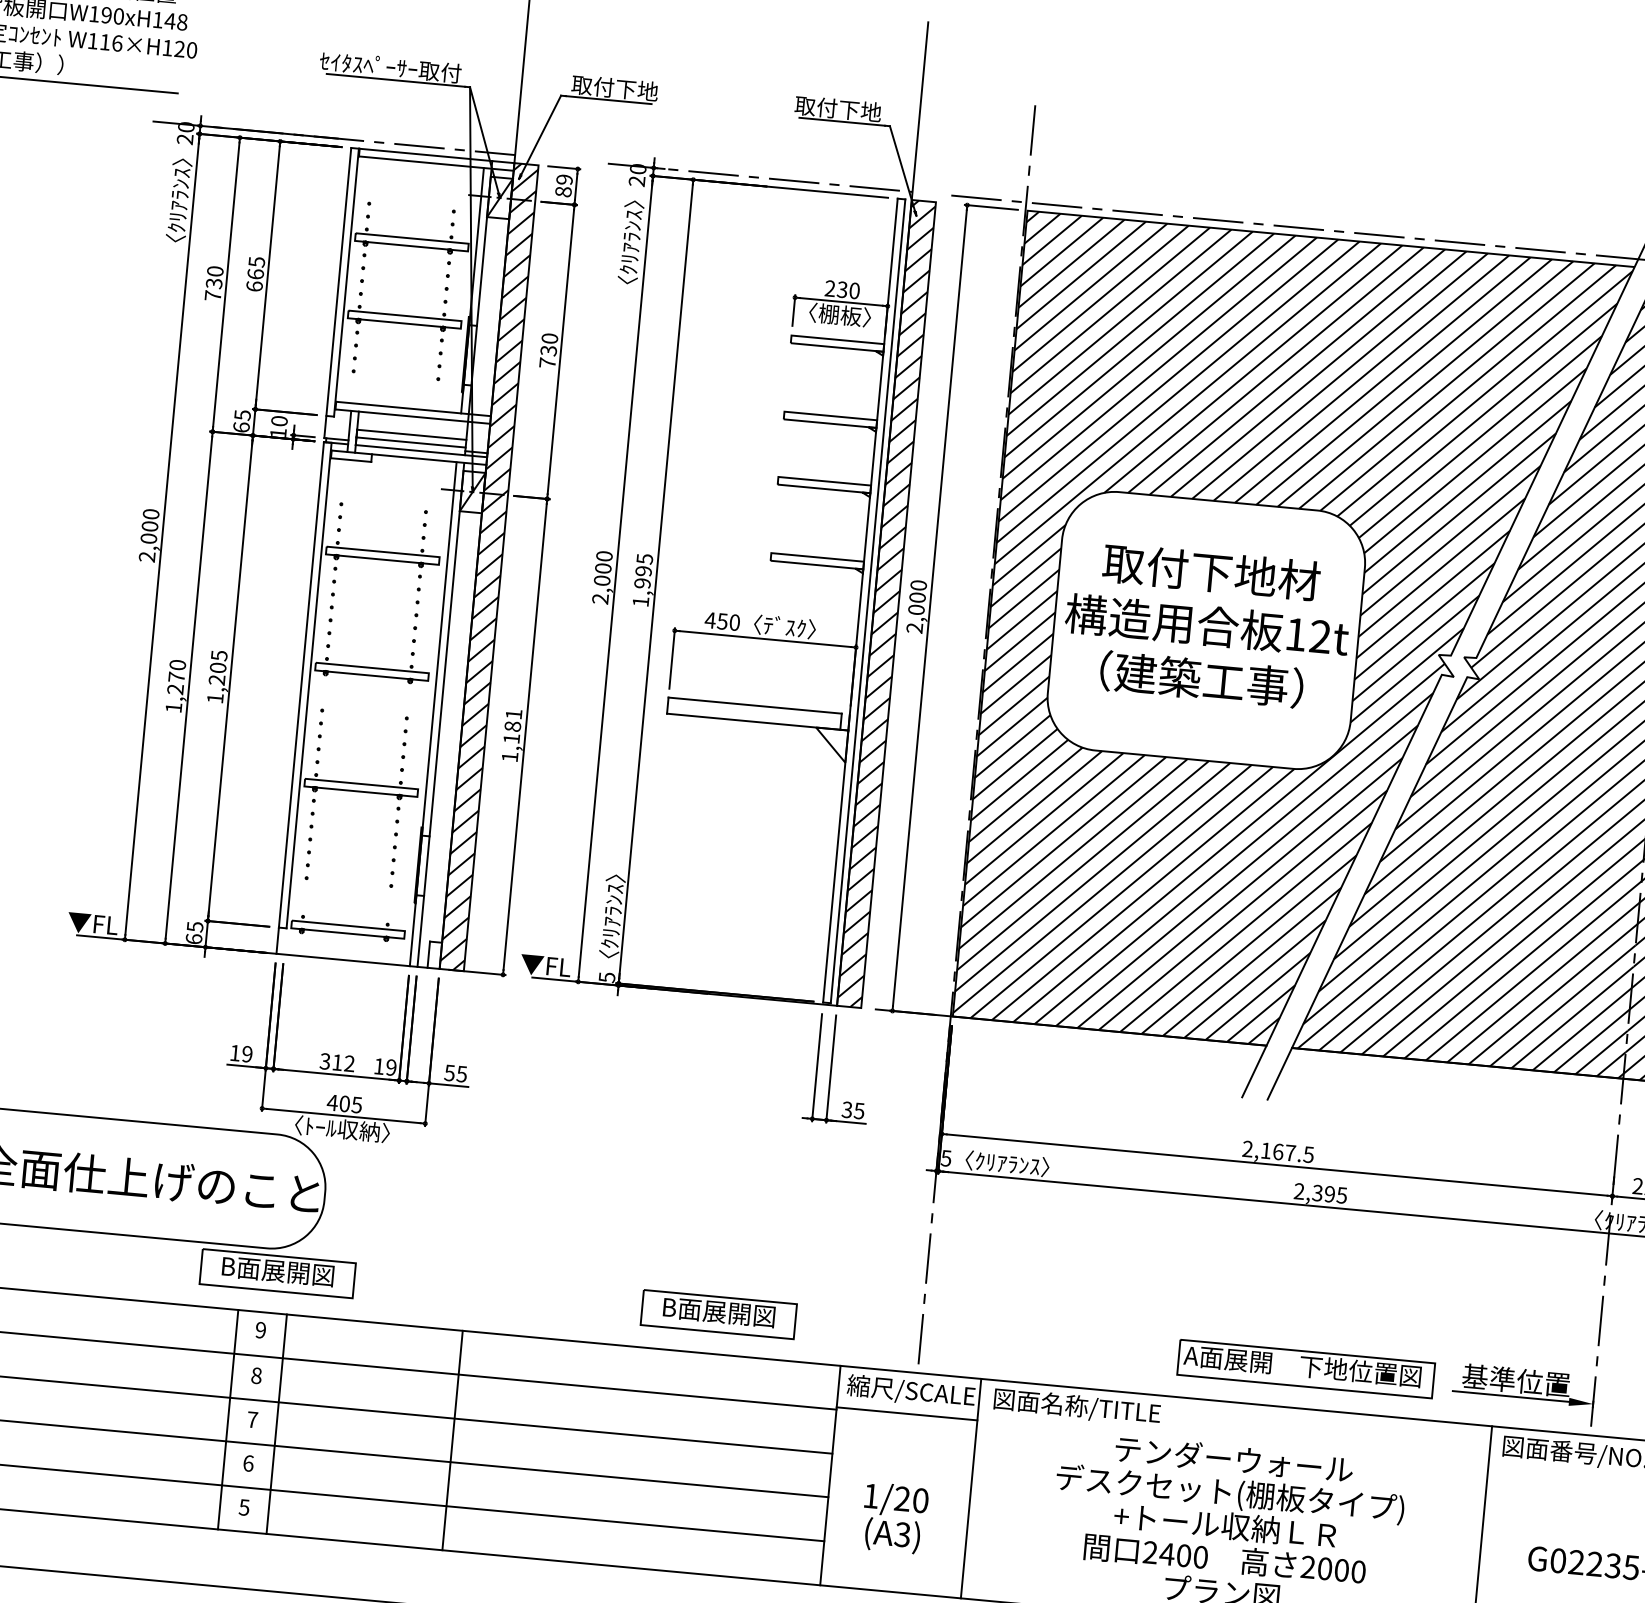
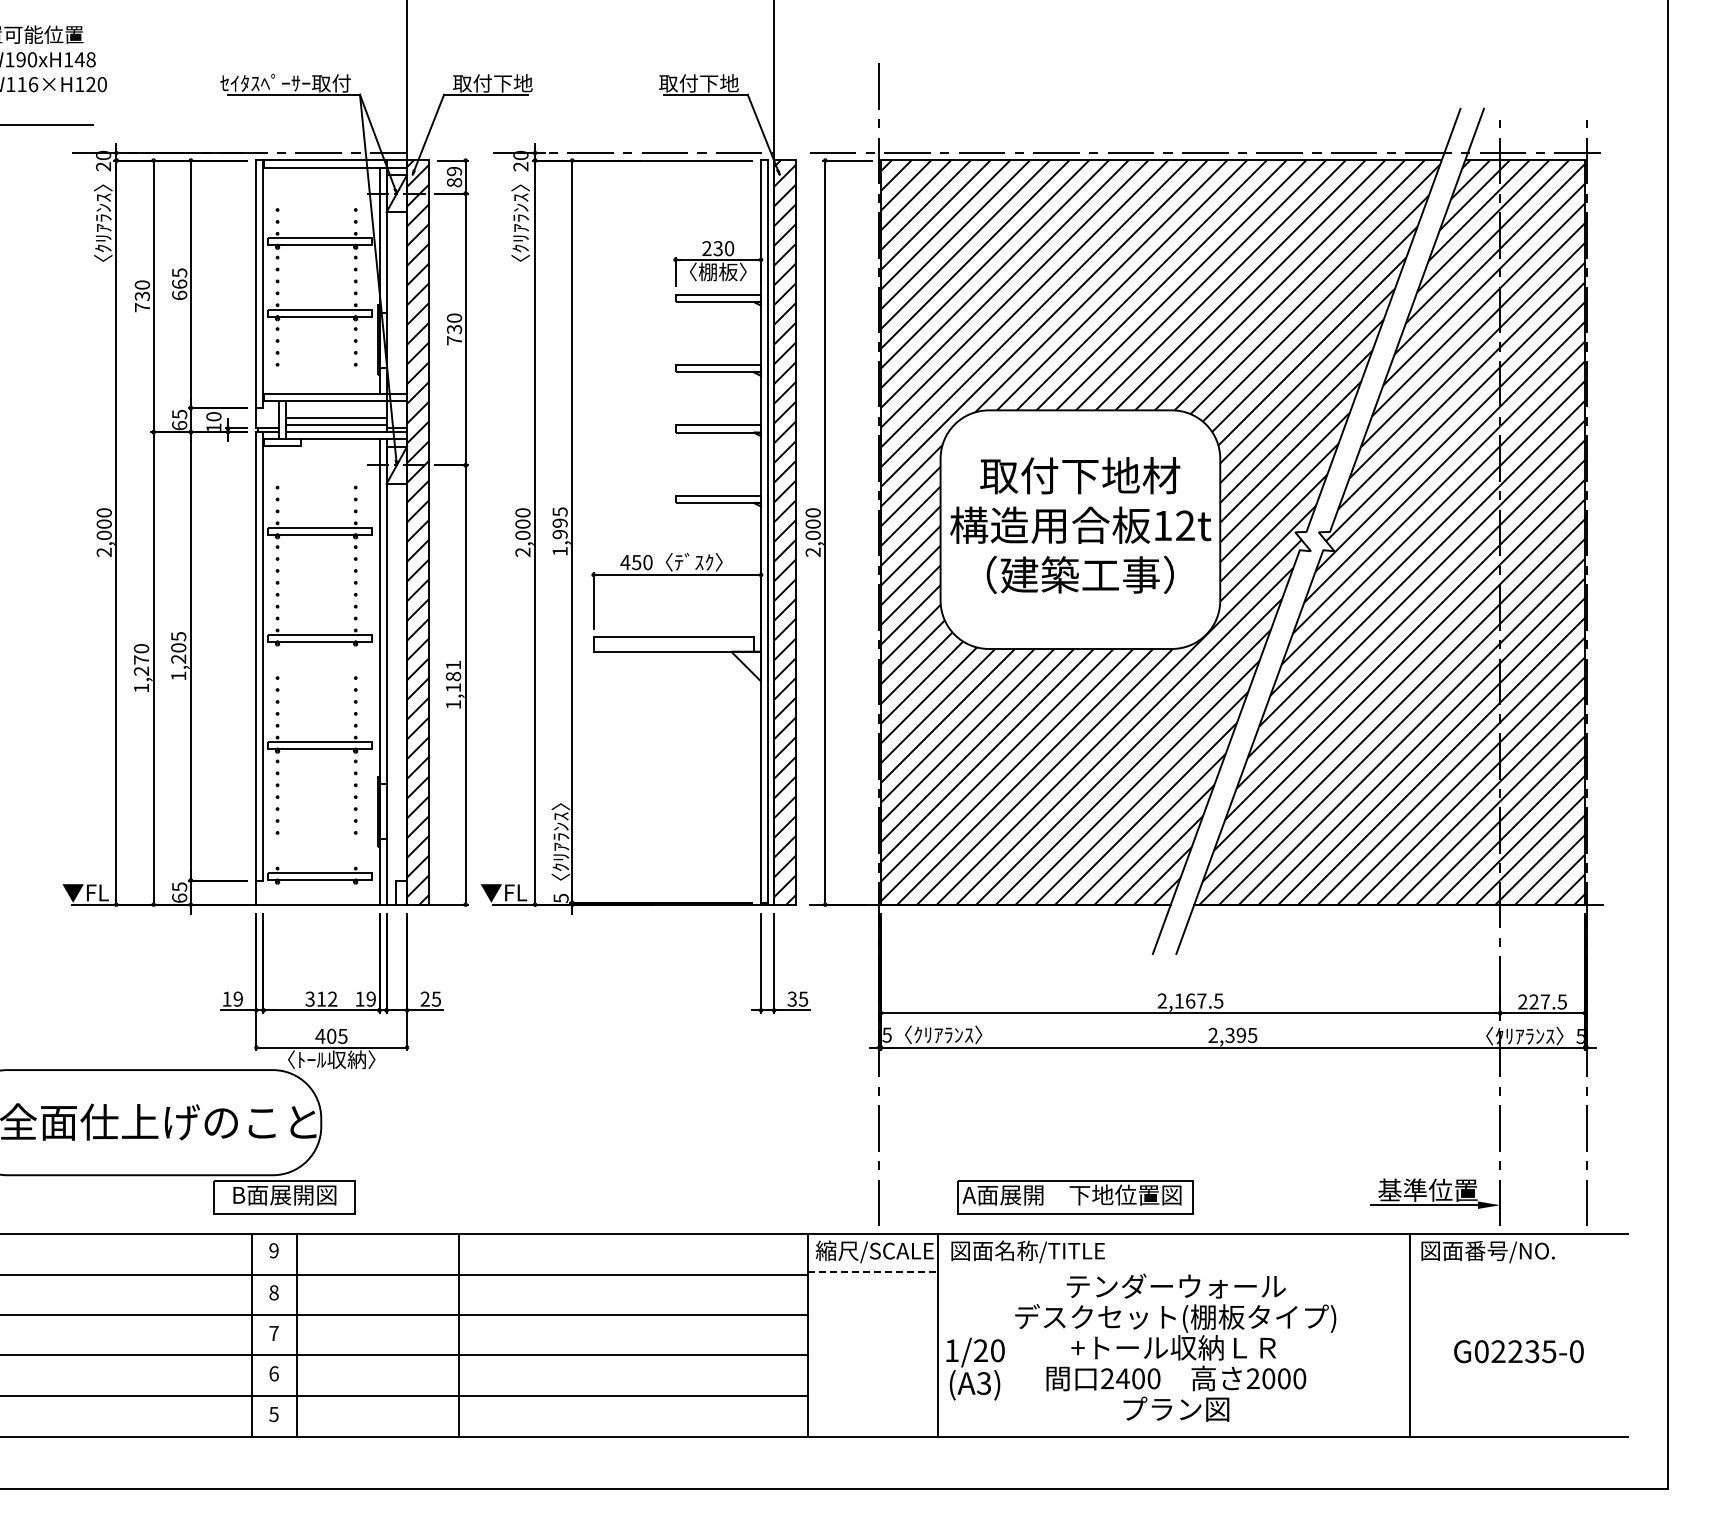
text: (449, 1072) -> (424, 998), 55 -> 25
part: (718, 1314) -> (691, 1197), removed
part: (1306, 1369) -> (1075, 1197), moved
line: (906, 1413) -> (872, 1272), solid -> dashed
text: (894, 1517) -> (975, 1368), moved

